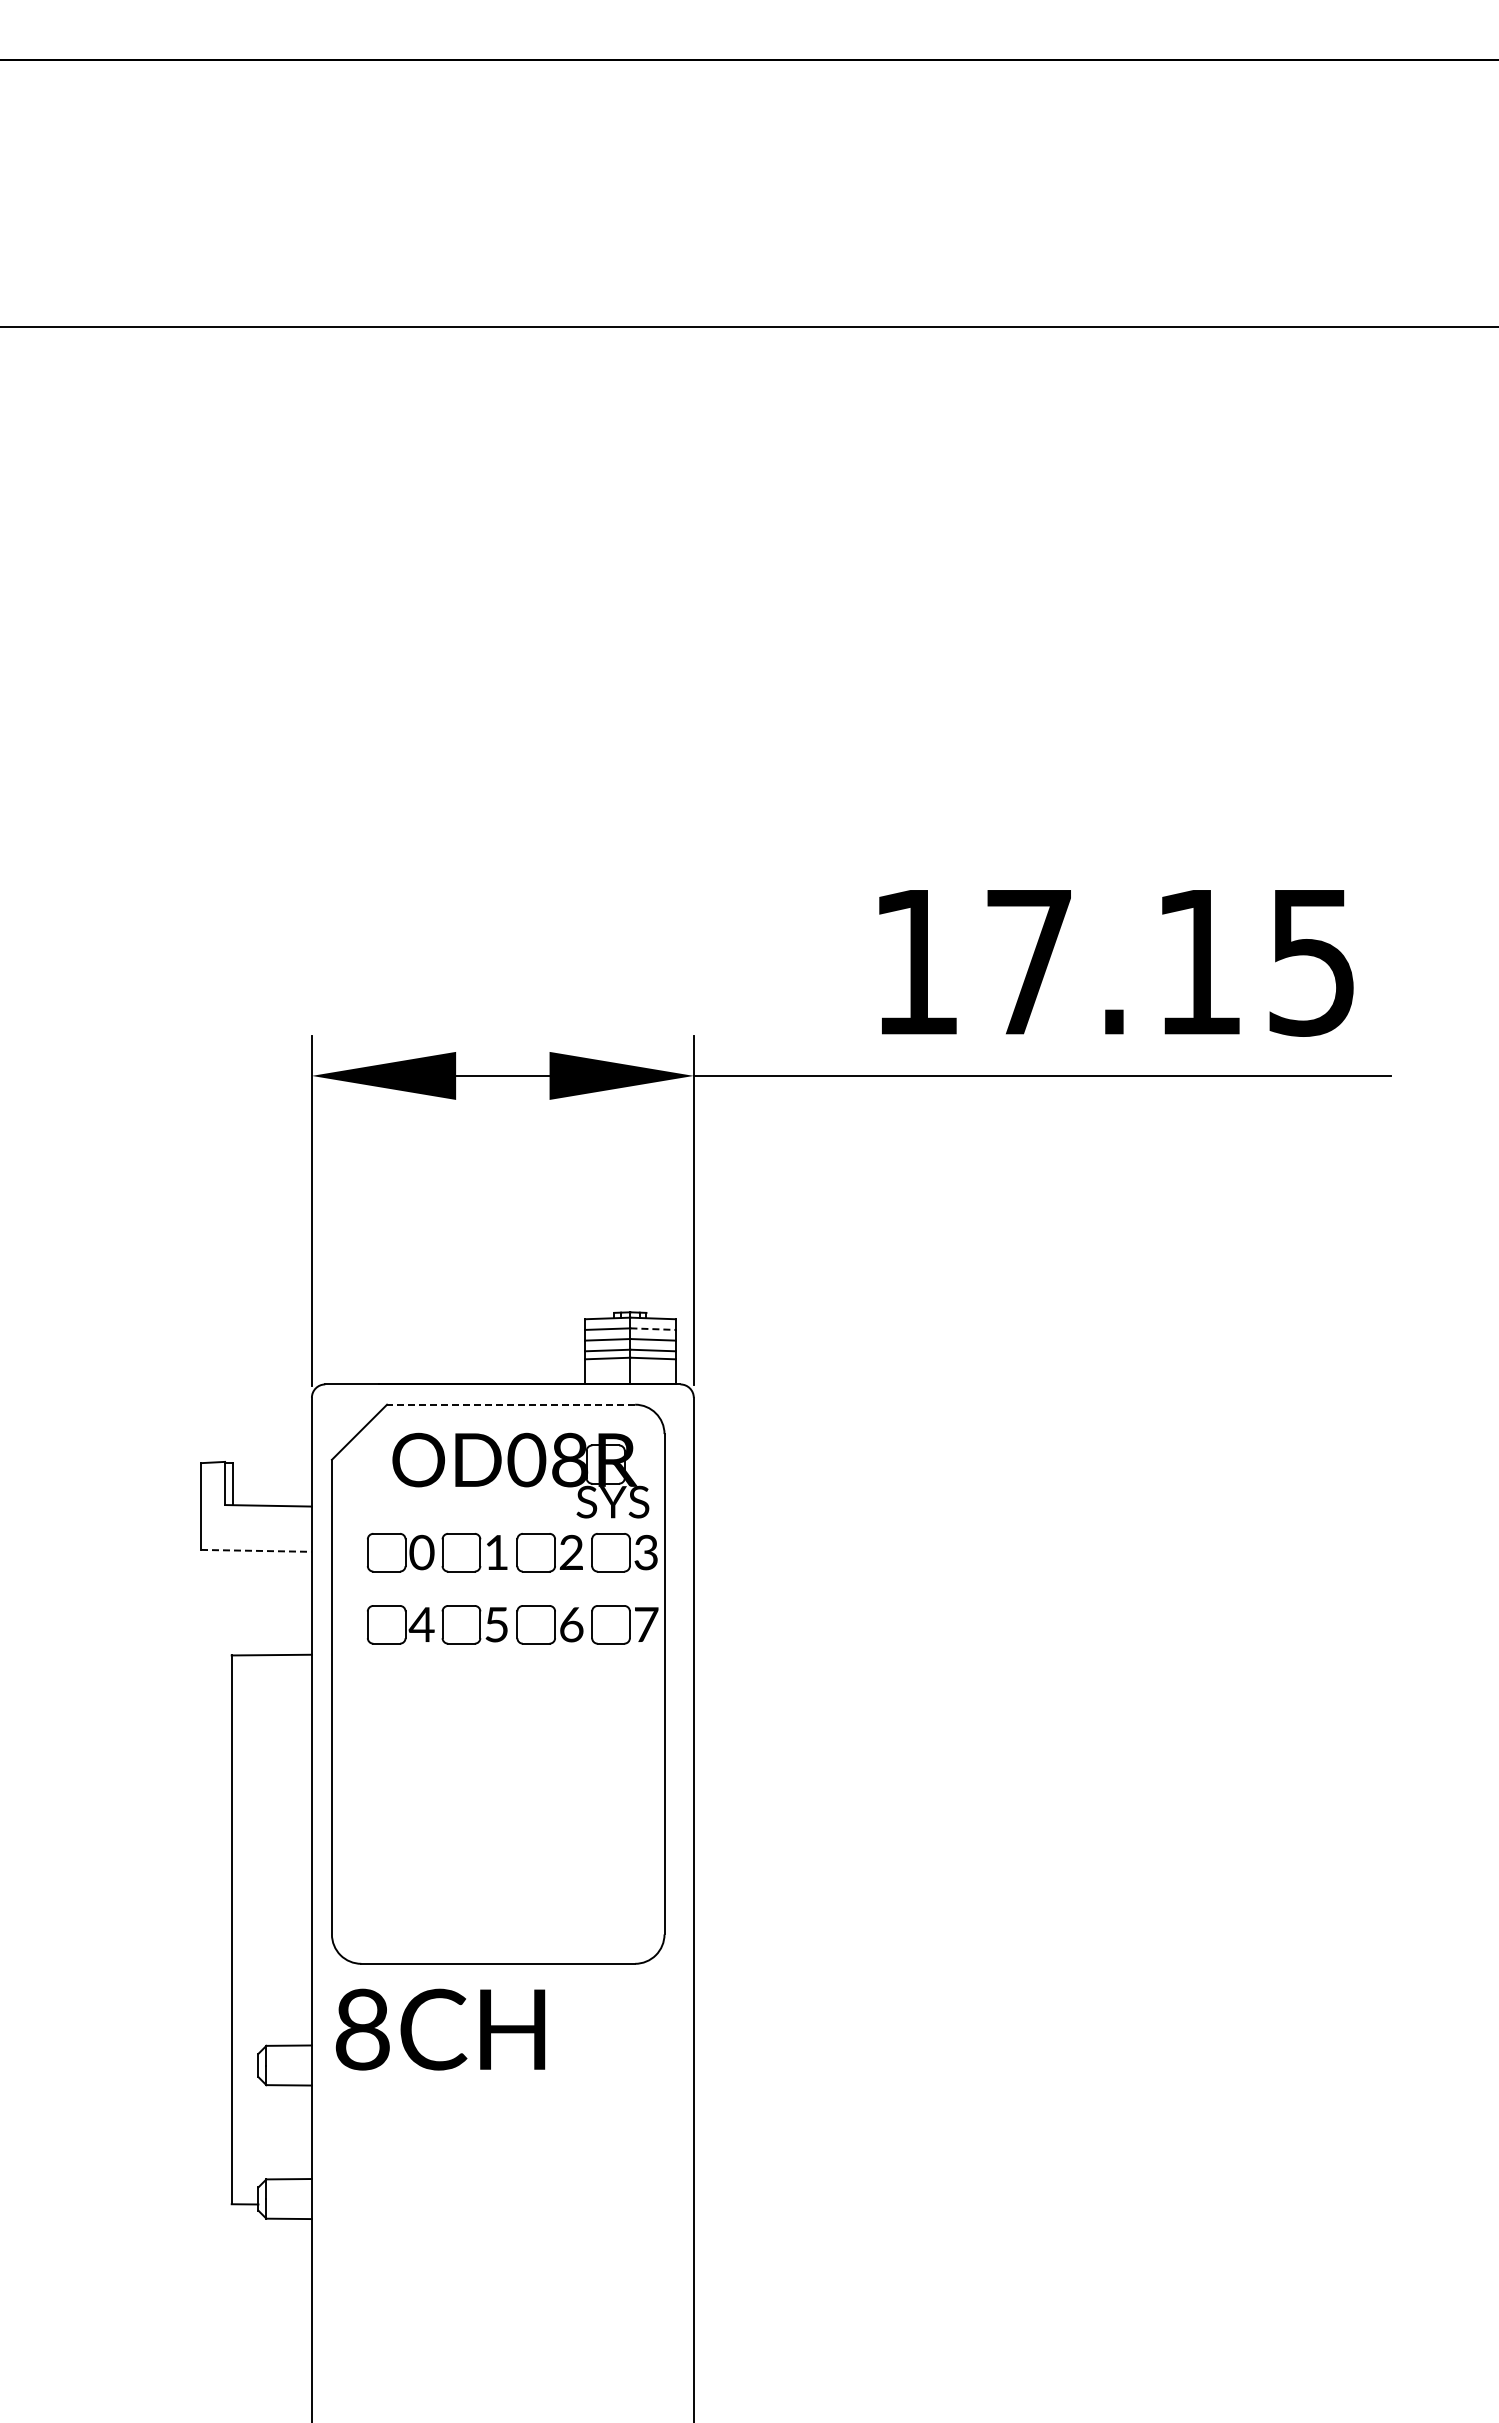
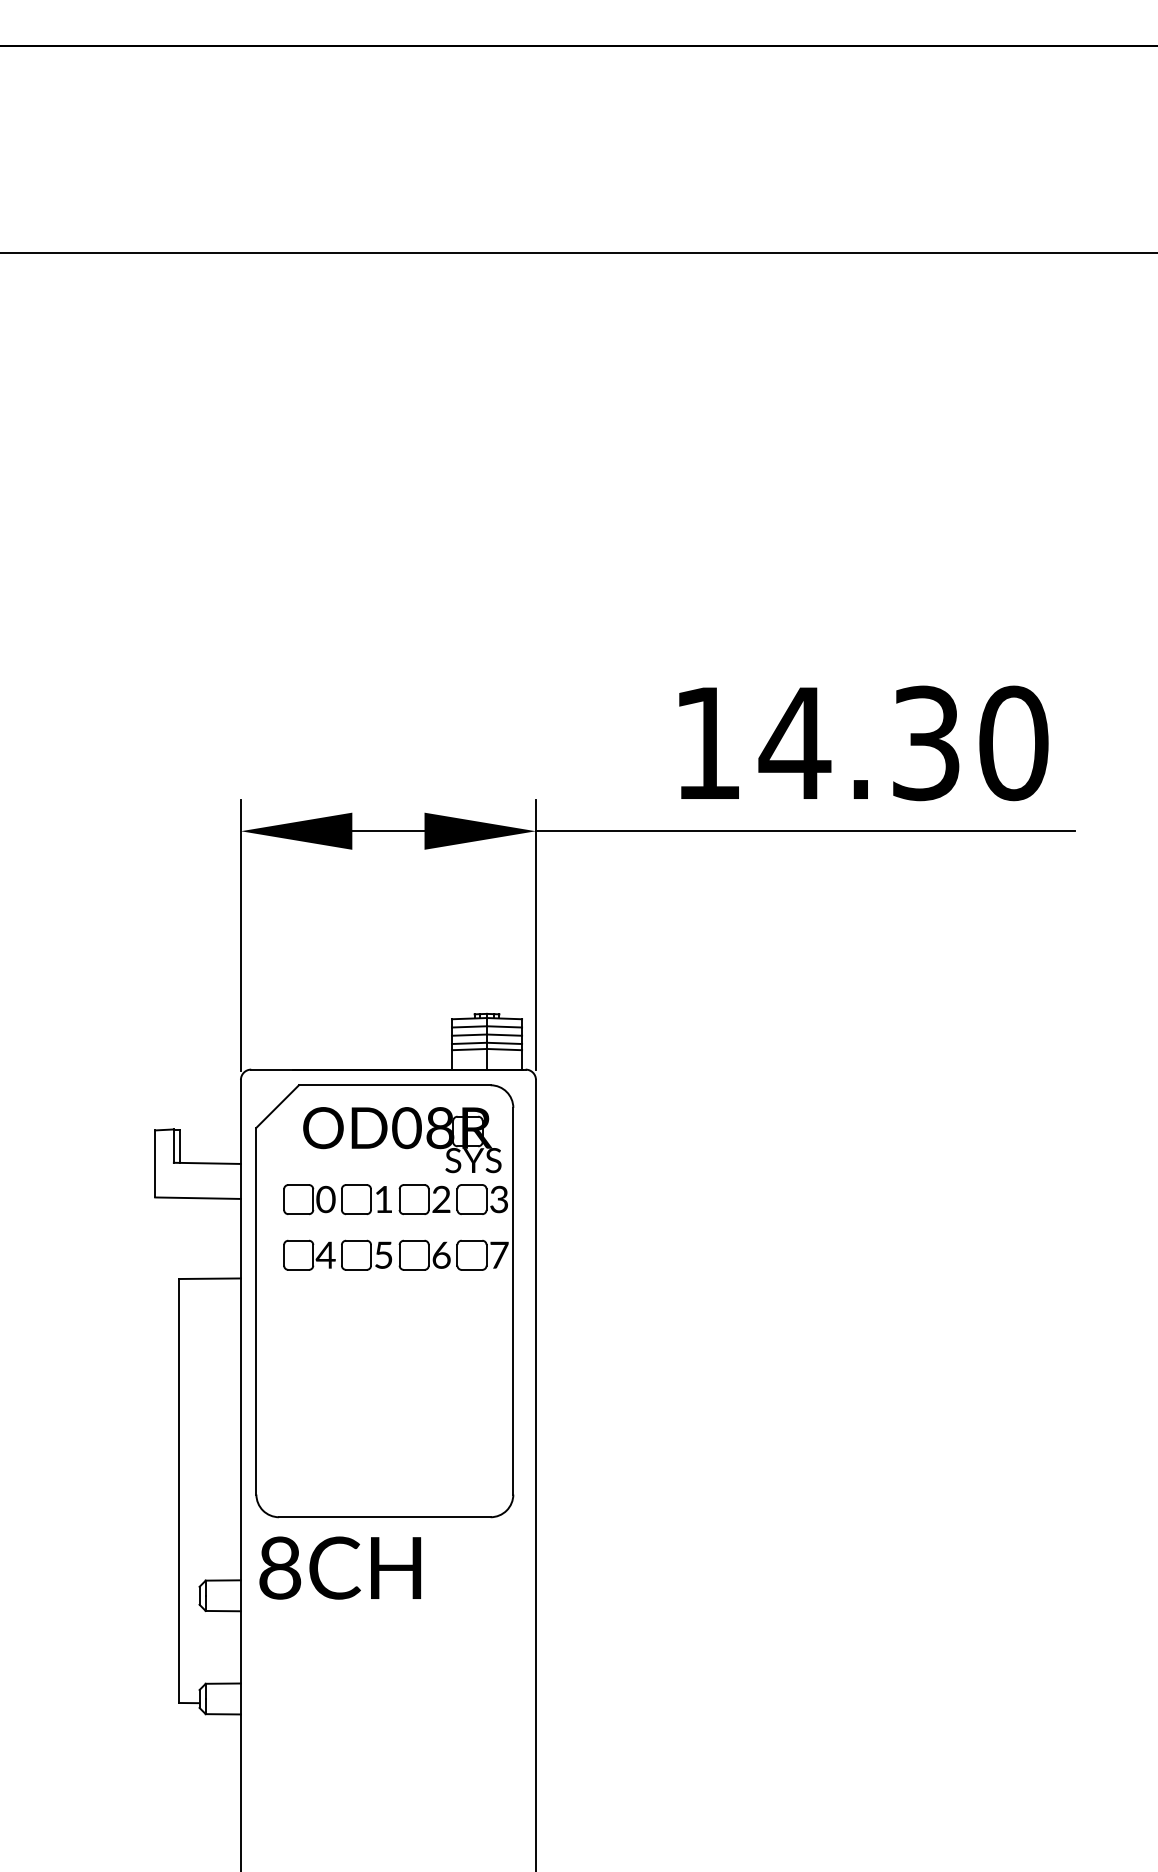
text: (1169, 961) -> (903, 742), 17.15 -> 14.30
line: (653, 1329) -> (504, 1027), dashed -> solid
line: (510, 1404) -> (394, 1085), dashed -> solid
line: (256, 1550) -> (198, 1197), dashed -> solid

